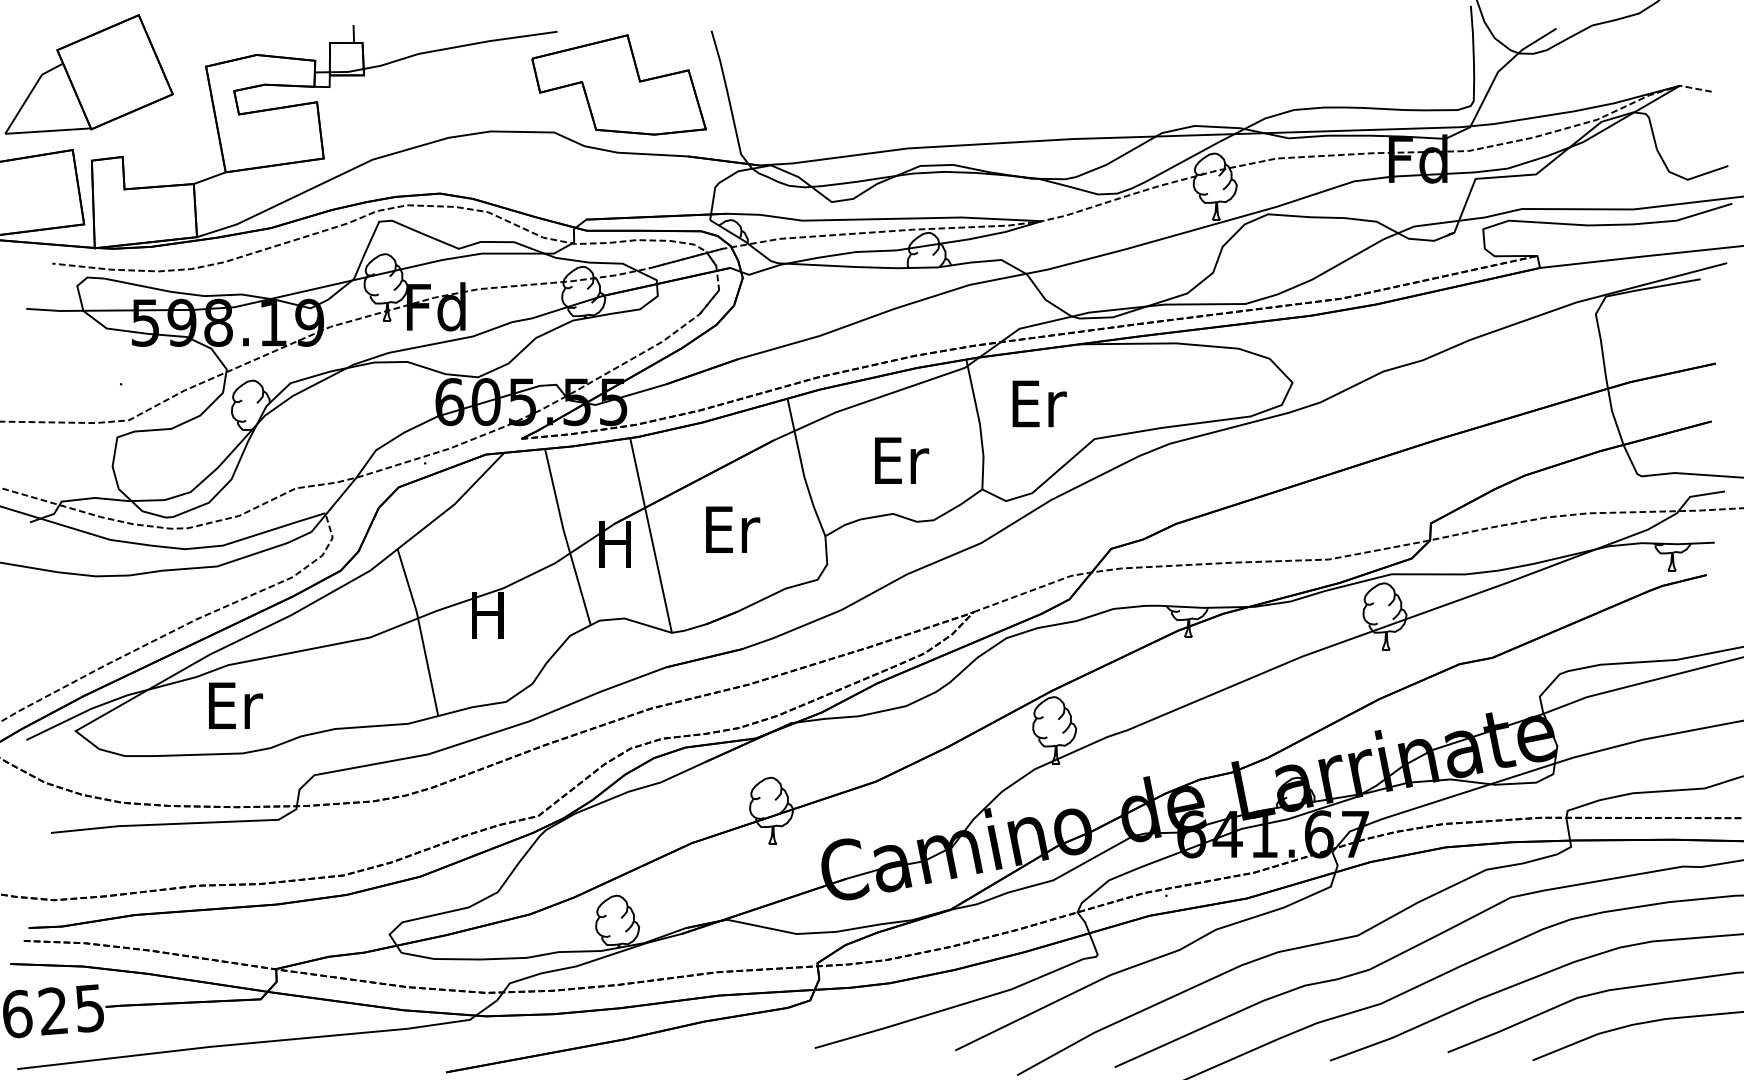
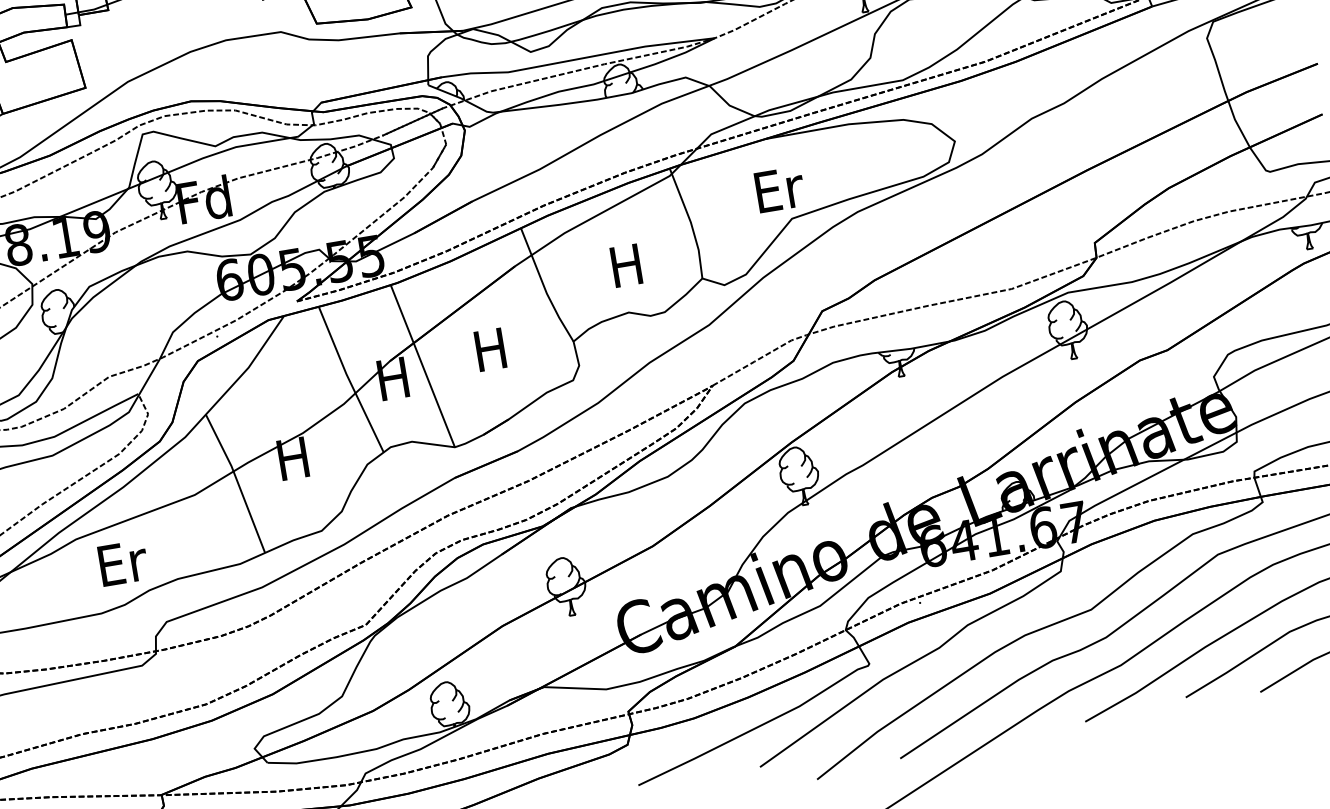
text: (1039, 403) -> (779, 189), moved
text: (902, 460) -> (629, 265), Er -> H
text: (733, 529) -> (493, 349), Er -> H
text: (236, 705) -> (123, 562), moved

